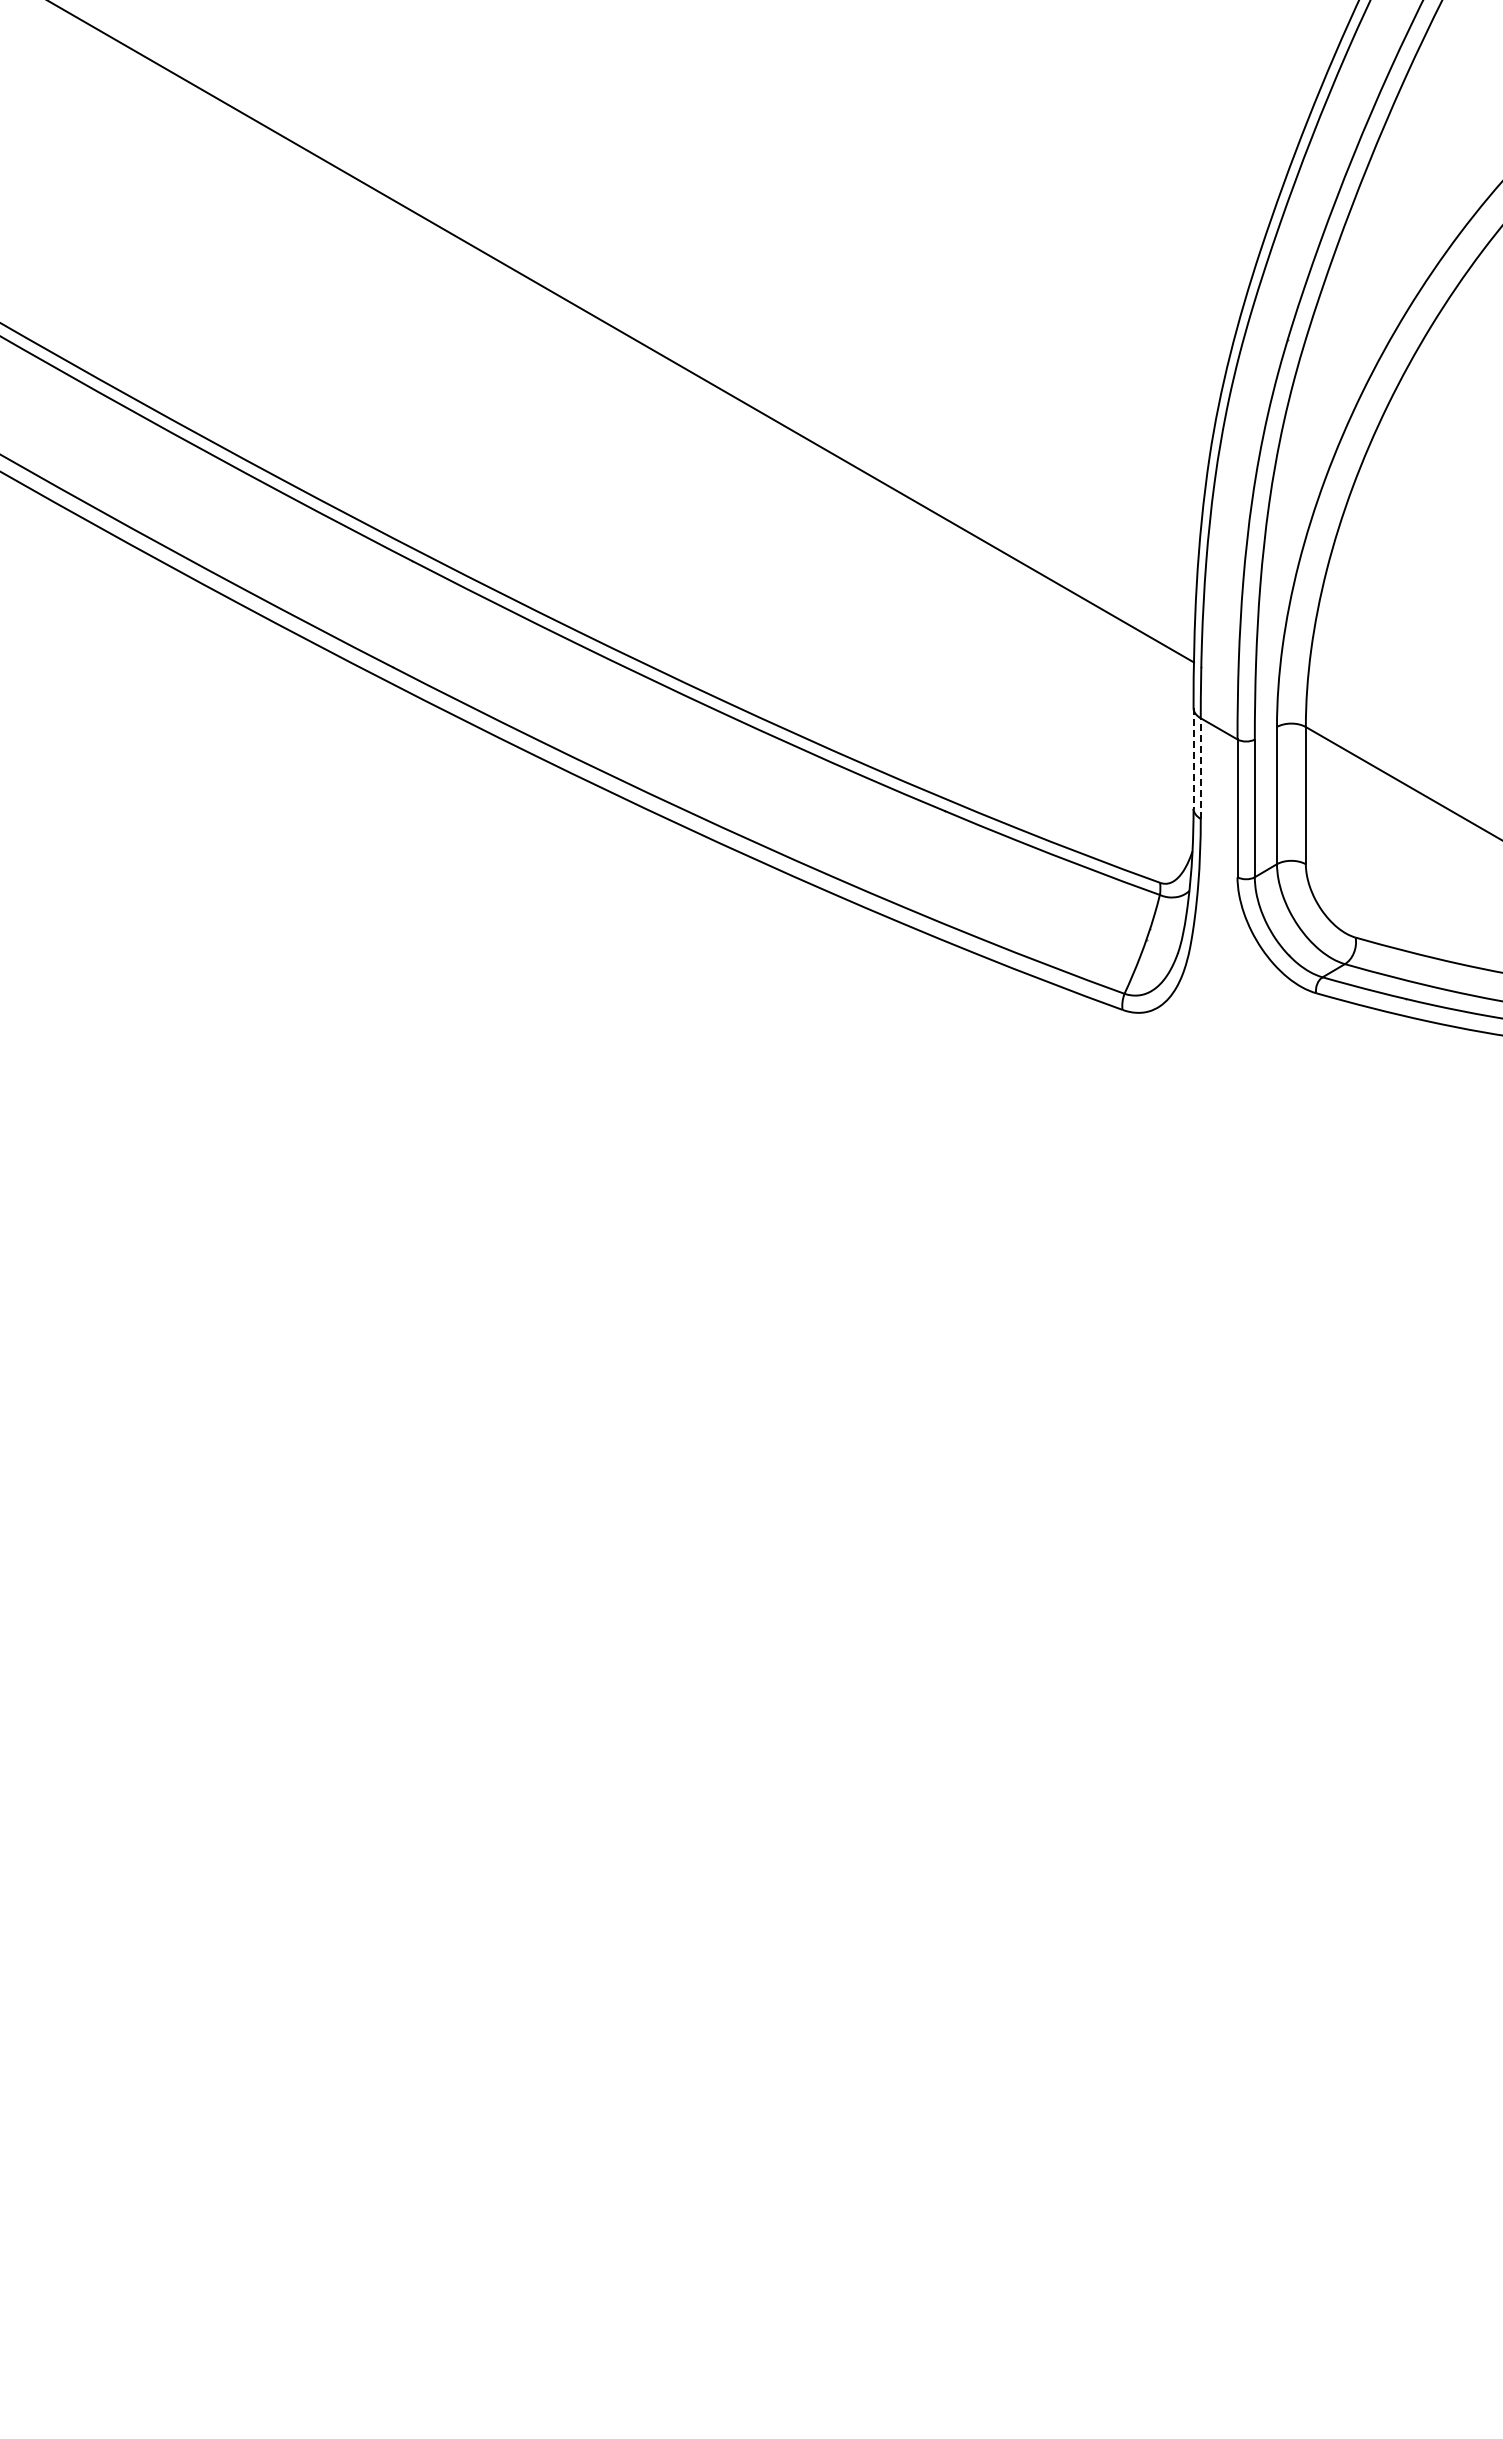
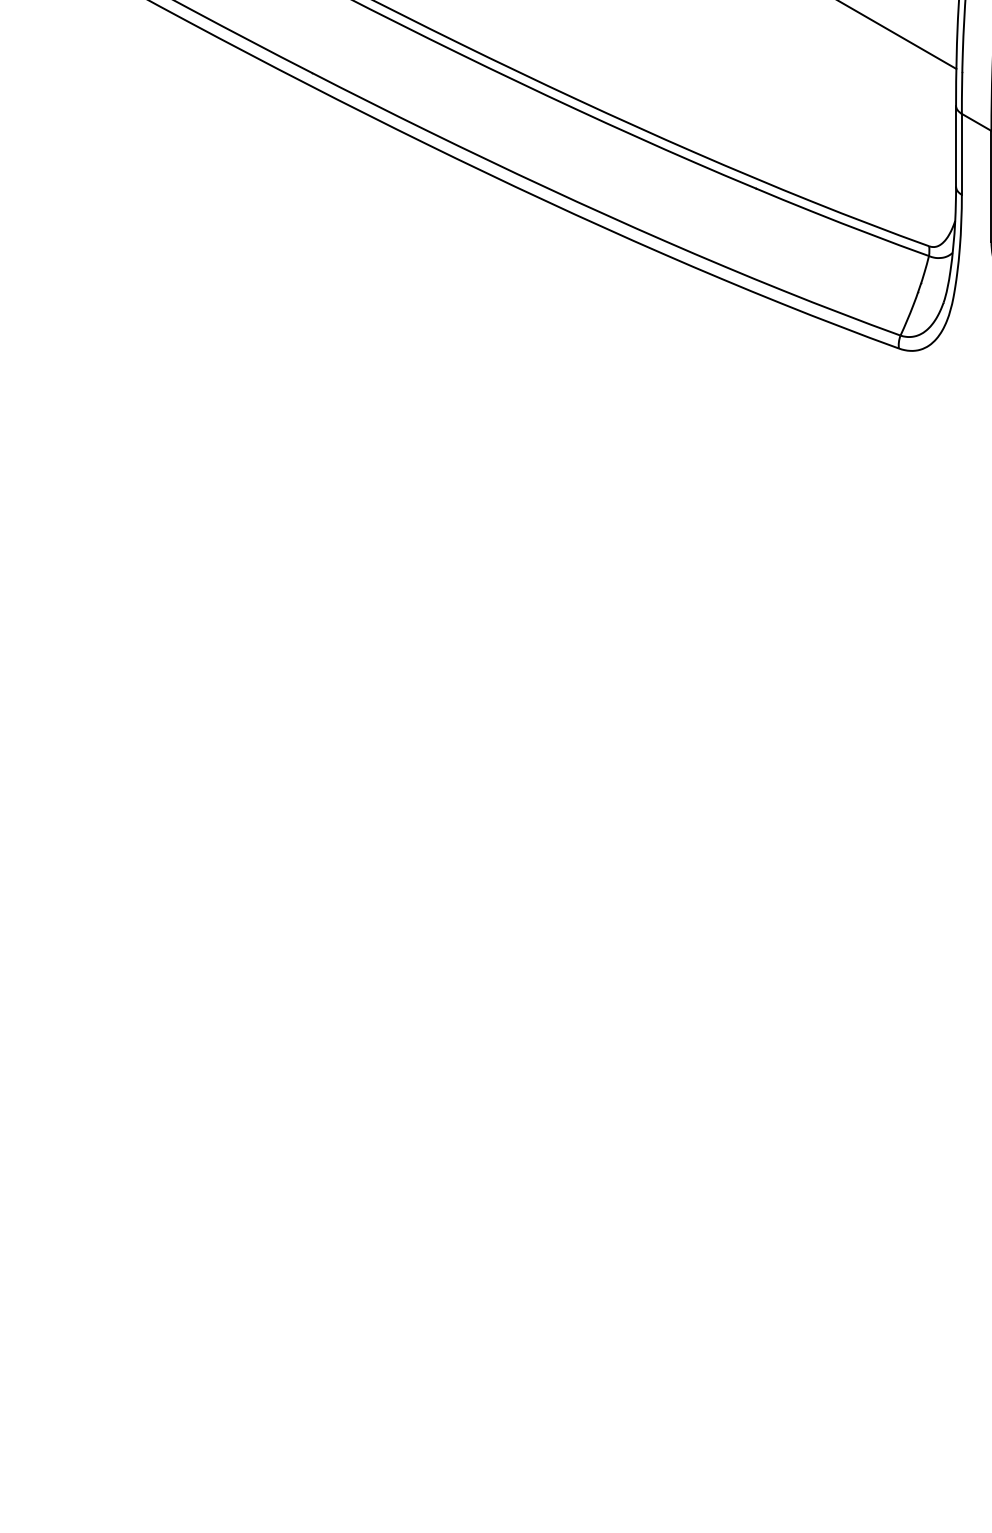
line: (1193, 759) -> (956, 147), dashed -> solid
line: (1200, 768) -> (961, 154), dashed -> solid

